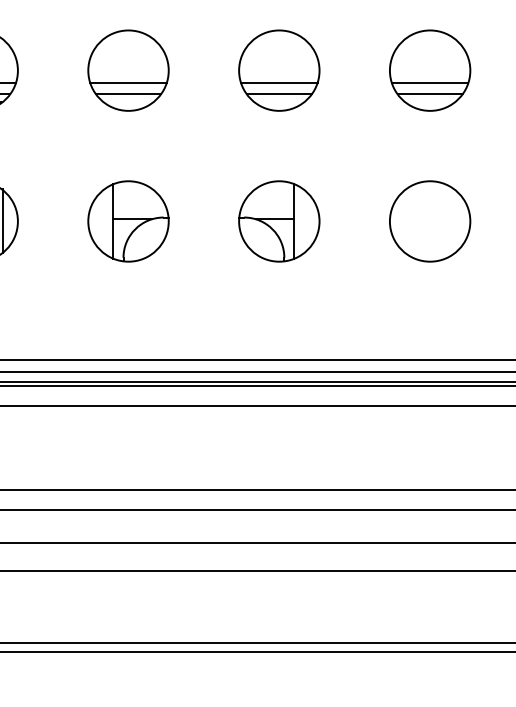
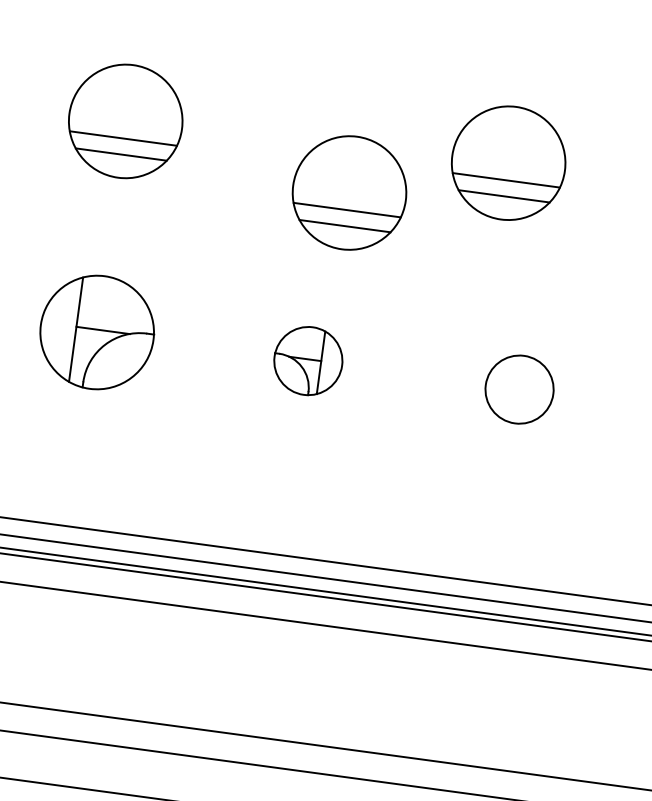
part: (279, 70) -> (349, 192), moved
part: (430, 70) -> (509, 163), moved
part: (279, 221) -> (308, 361), size x0.6
circle: (430, 221) -> (519, 389), size x0.6

